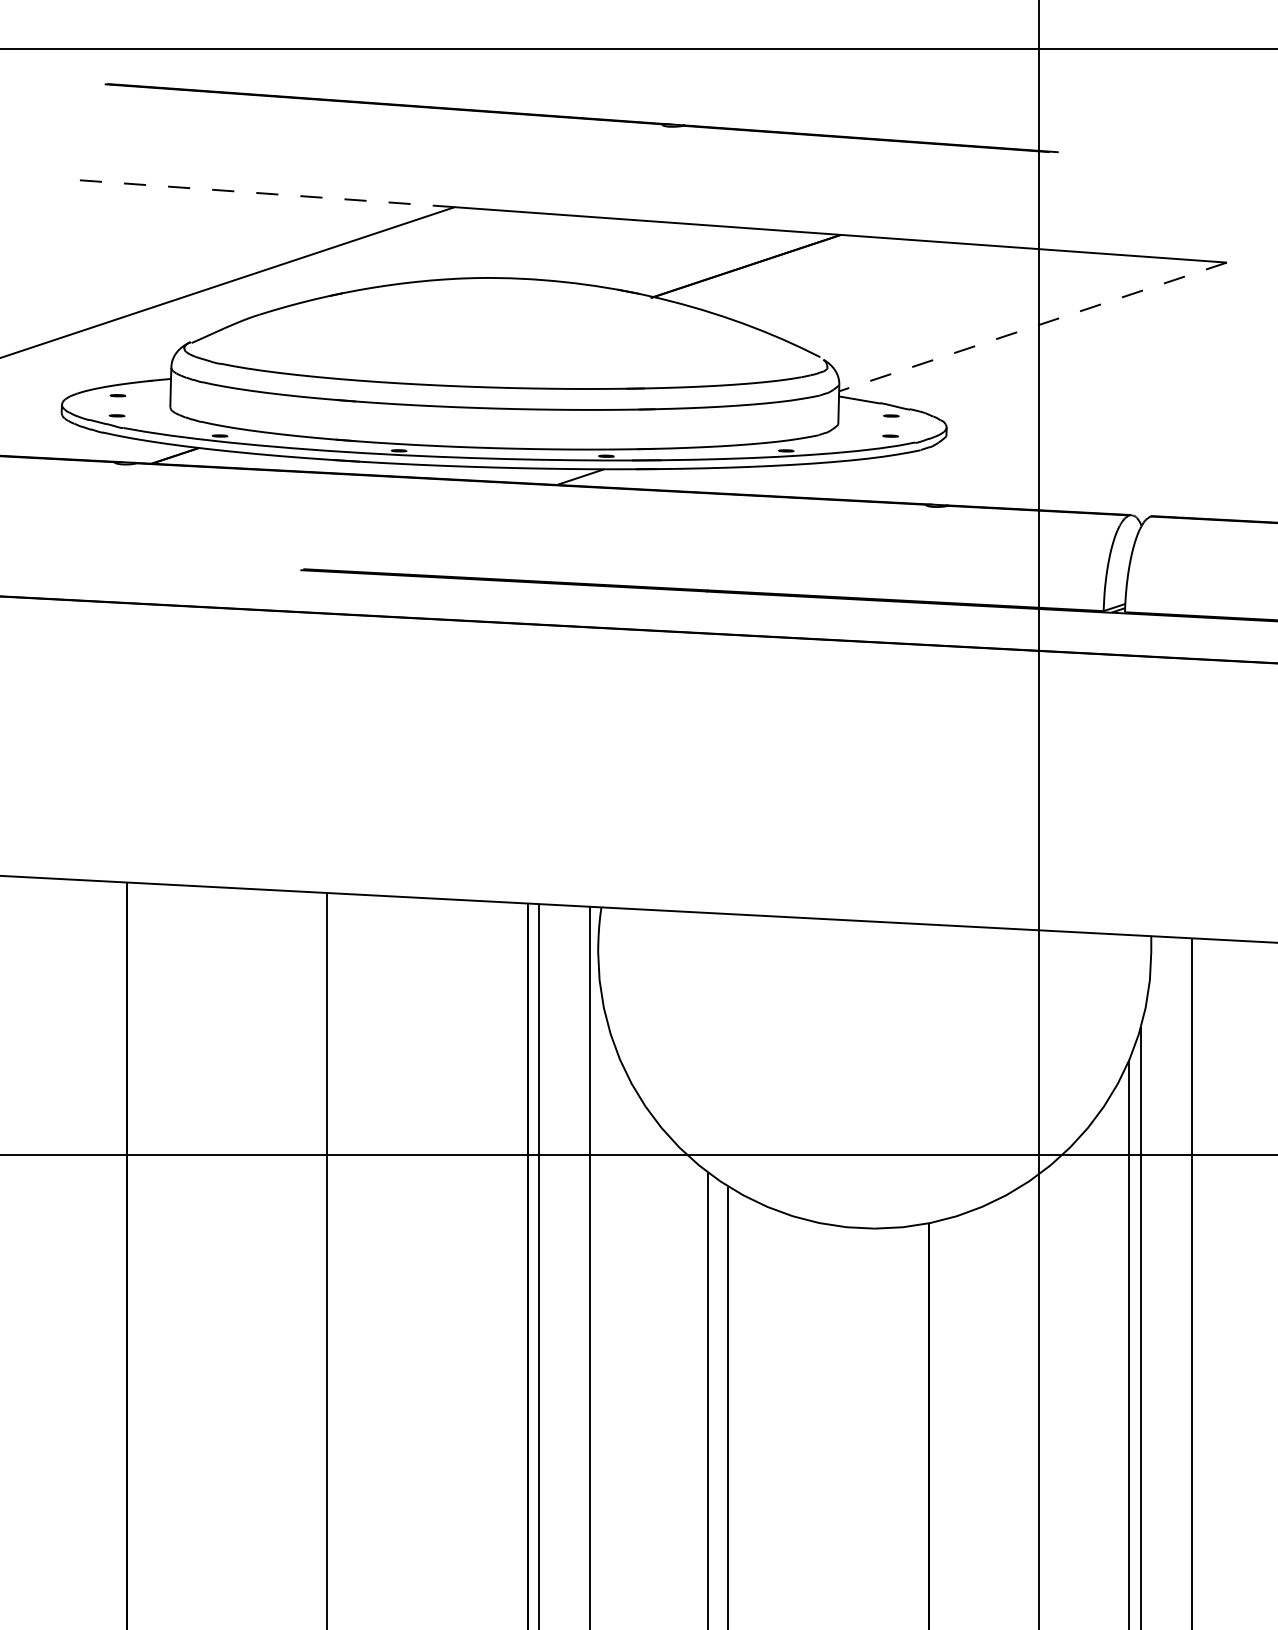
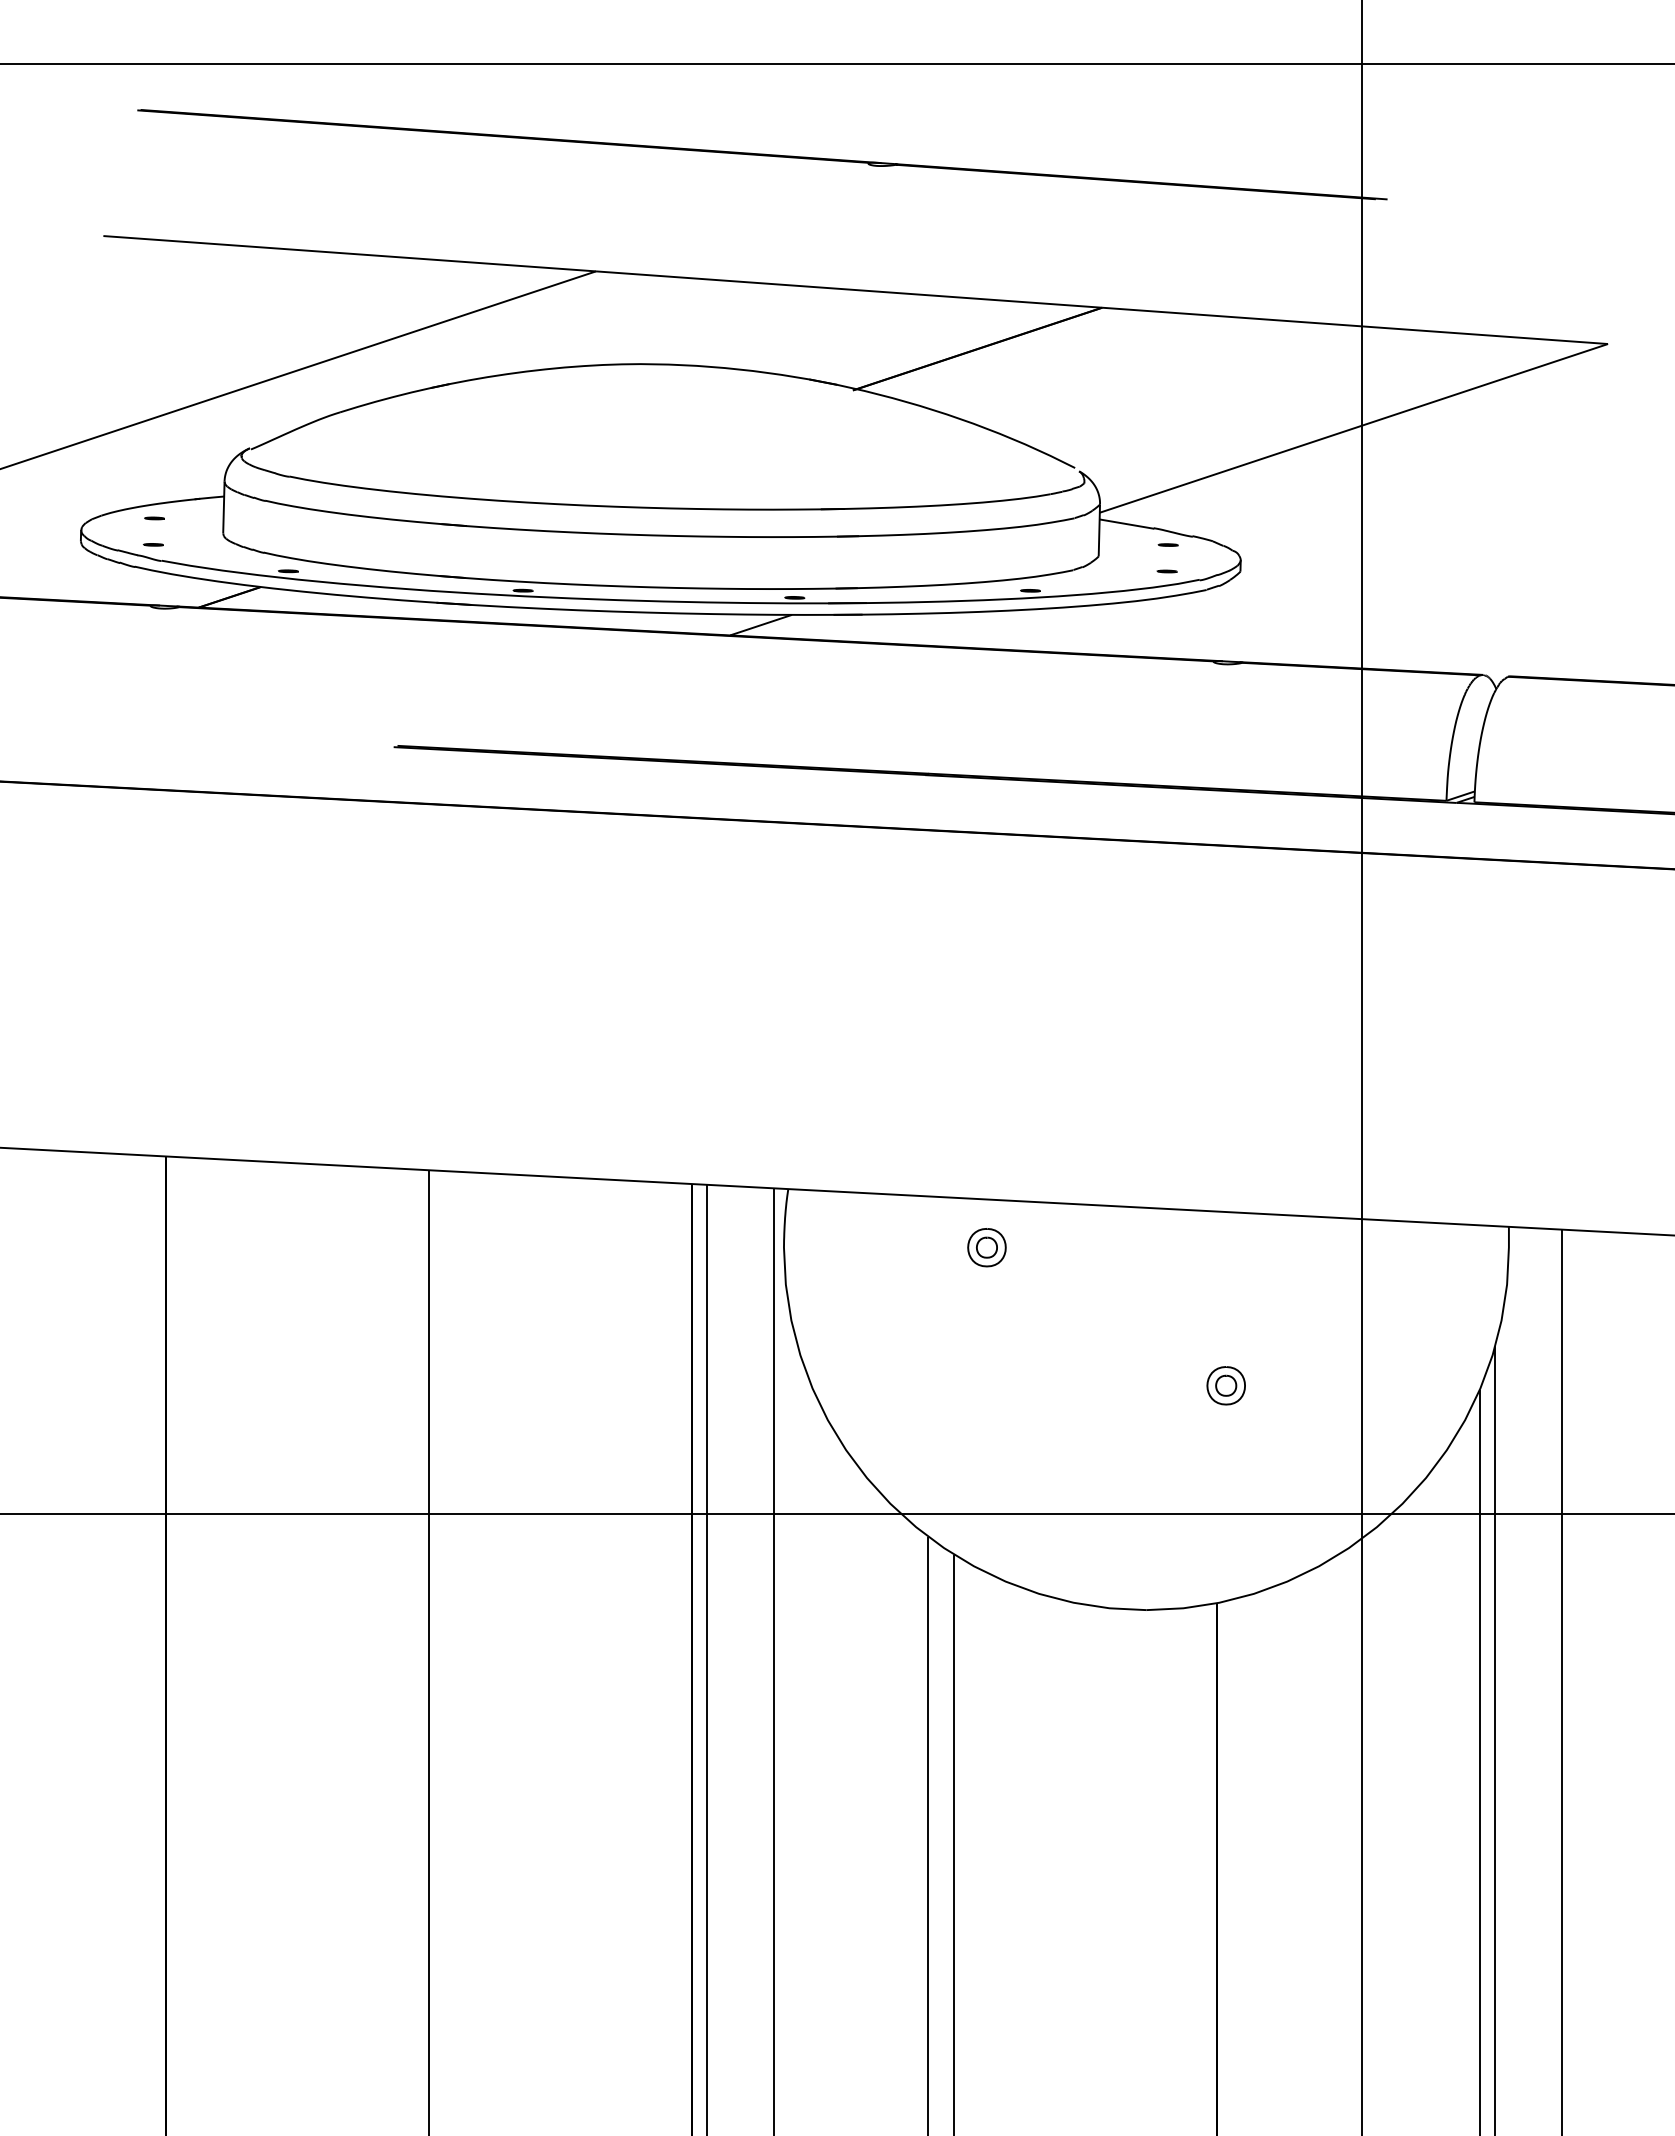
line: (266, 193) -> (349, 253), dashed -> solid
line: (1032, 327) -> (1353, 428), dashed -> solid
part: (752, 951) -> (986, 1247), added
part: (935, 1057) -> (1225, 1385), added

